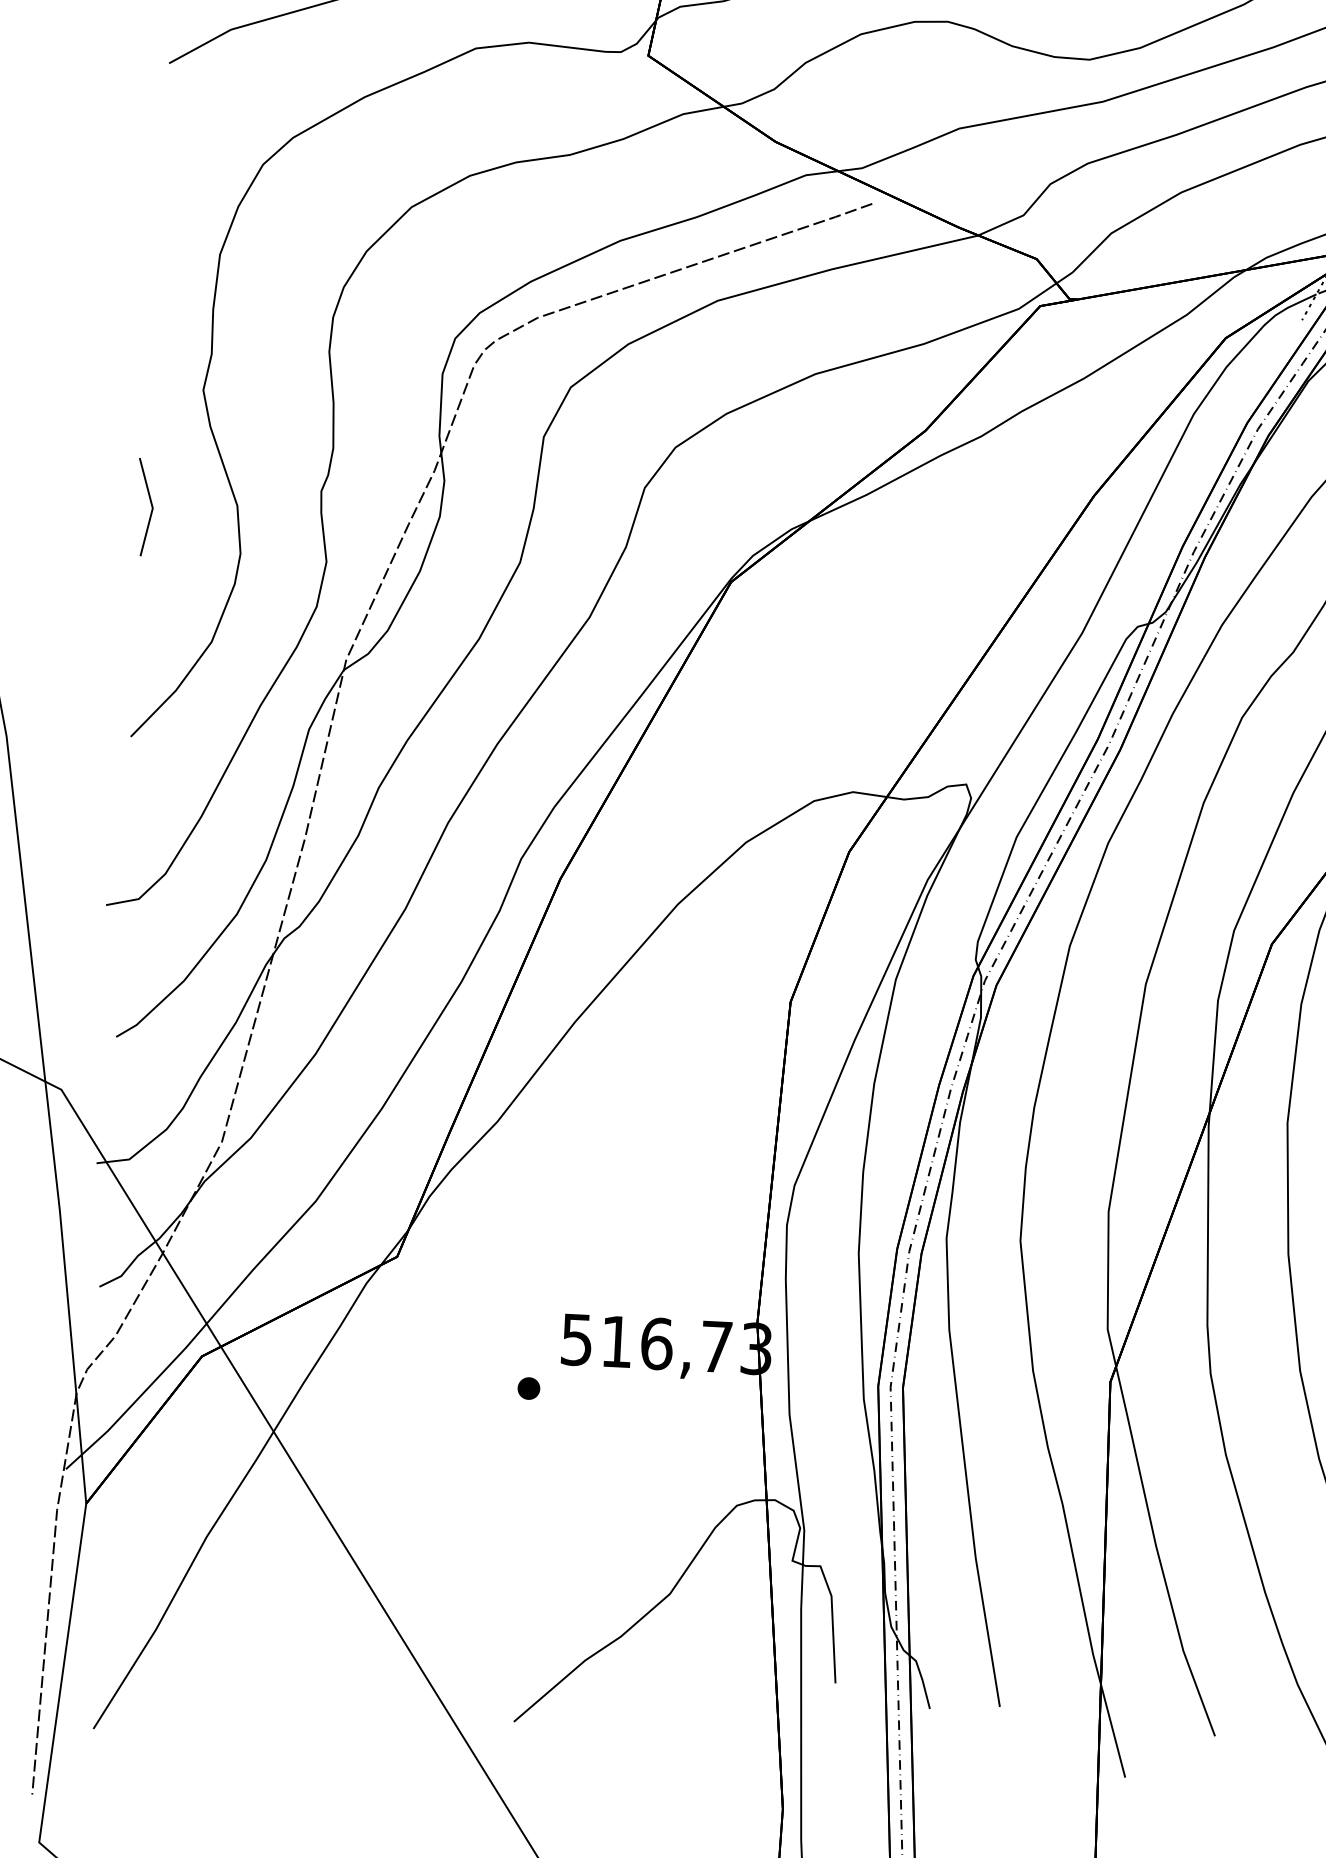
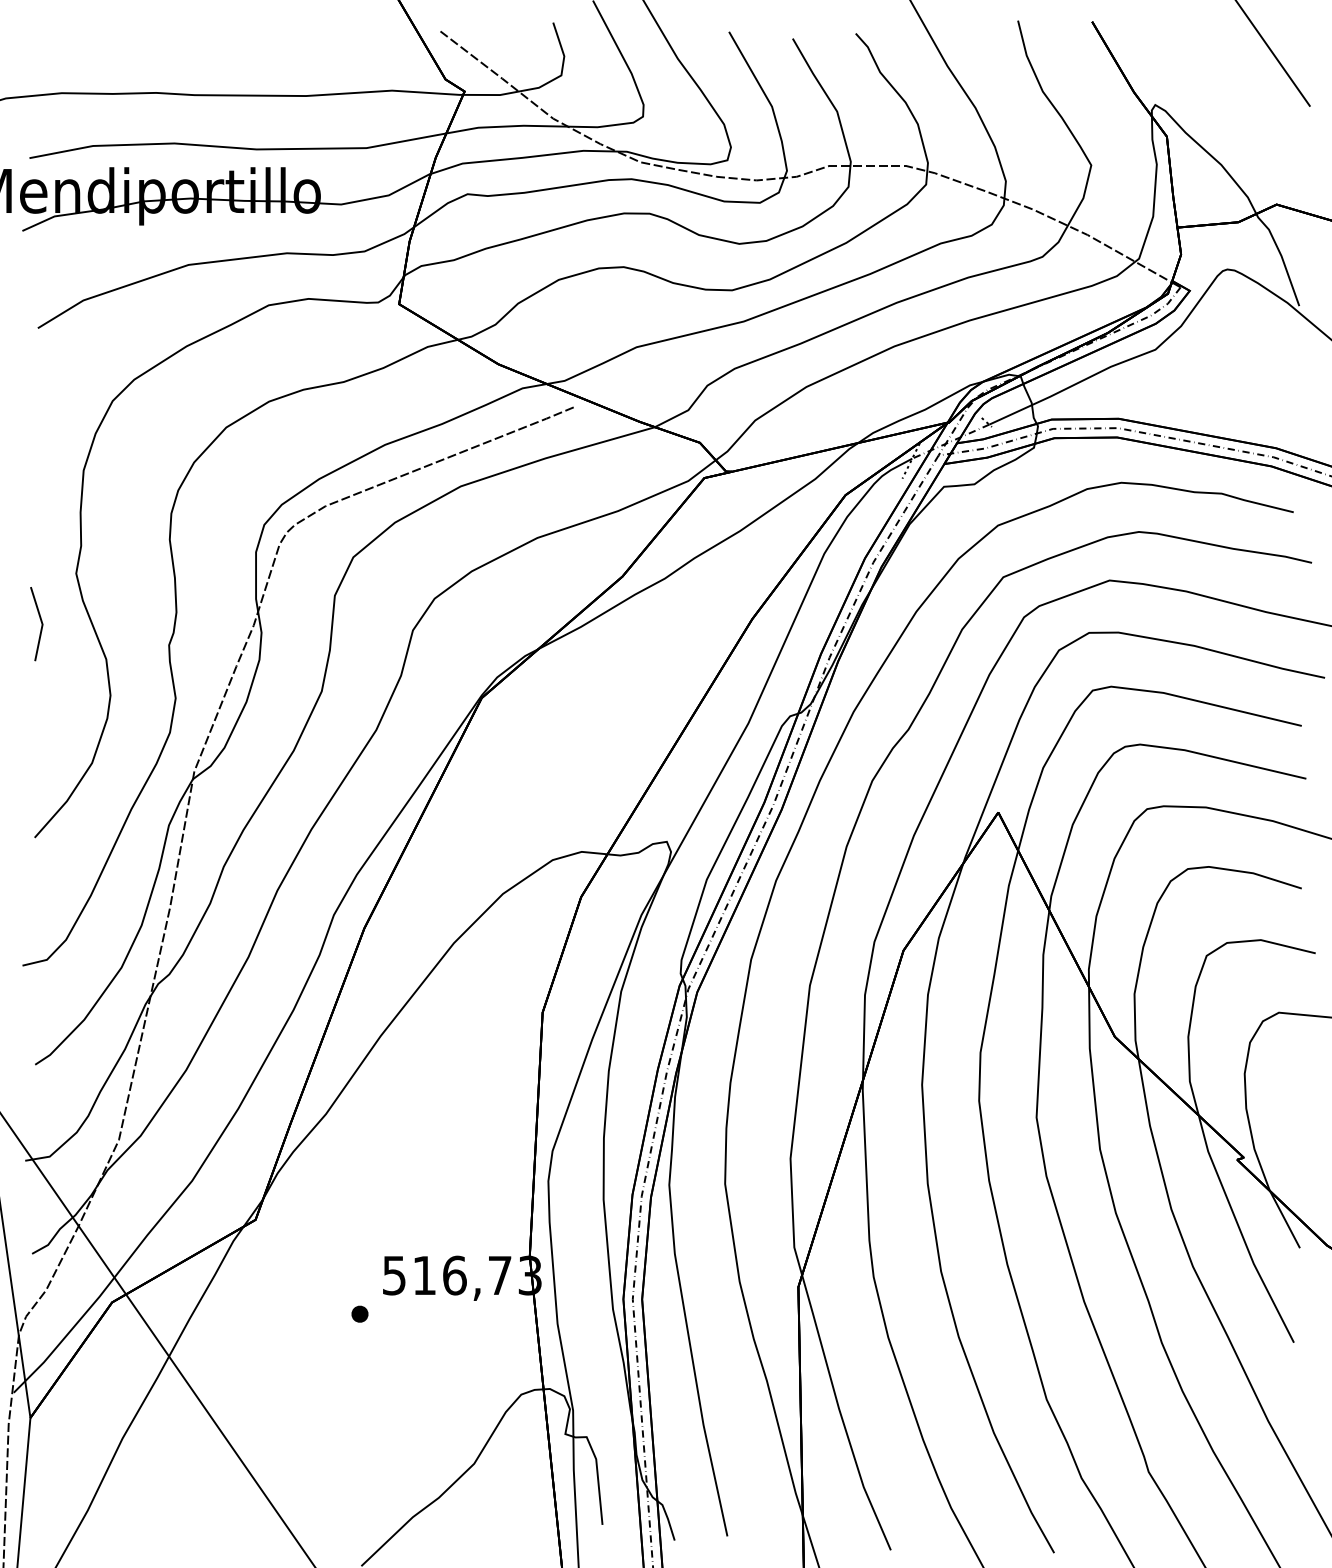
line: (150, 504) -> (40, 621), moved

